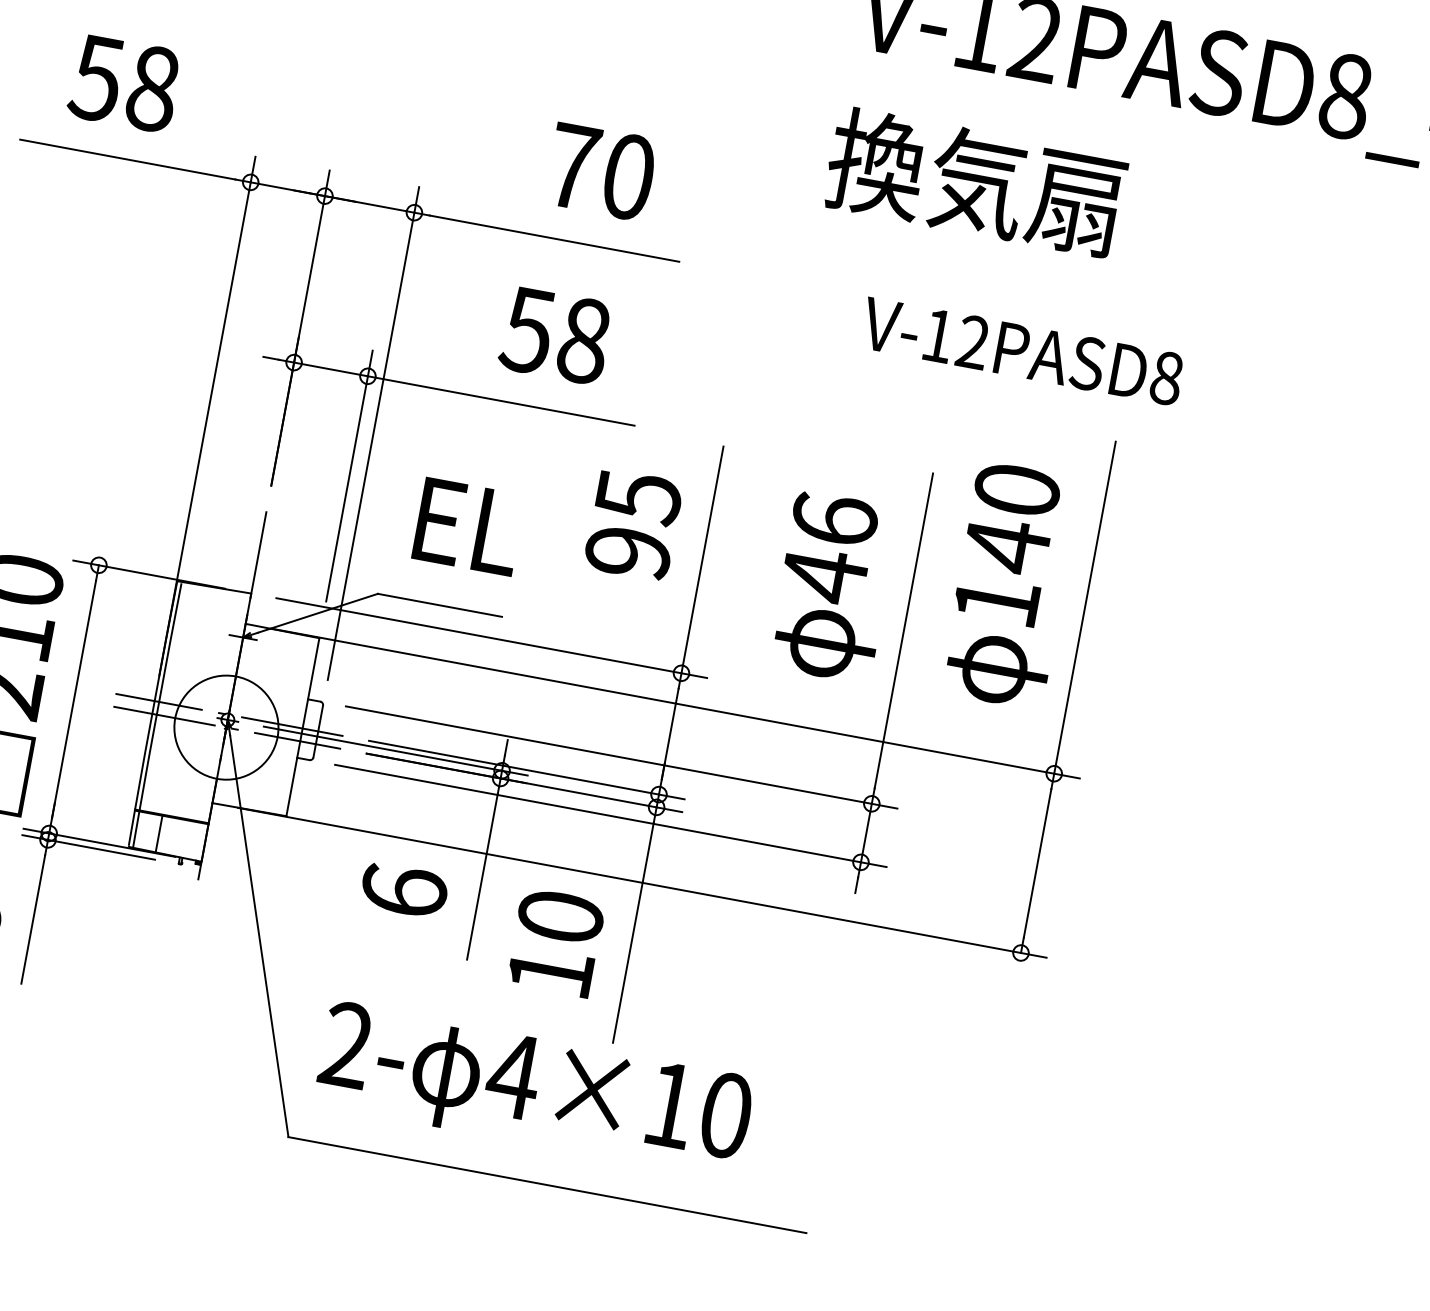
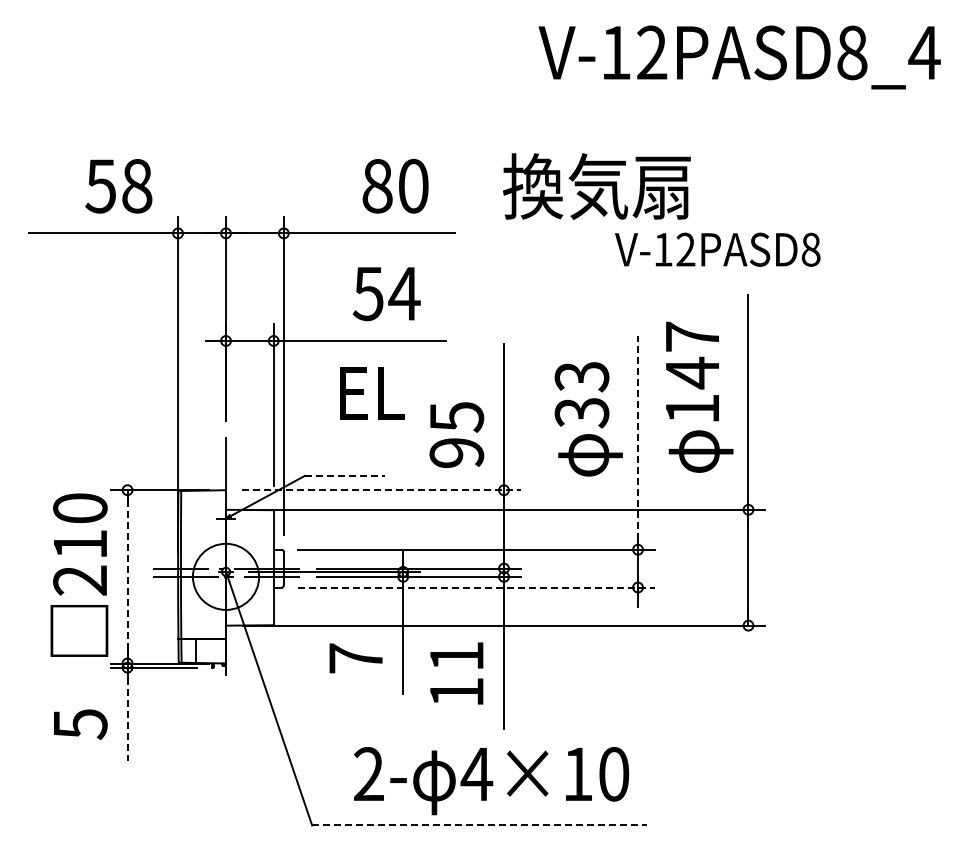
text: (124, 83) -> (118, 186), moved
text: (572, 166) -> (377, 186), 70 -> 80
text: (974, 182) -> (596, 186), moved
text: (583, 340) -> (404, 293), 58 -> 54
text: (1022, 351) -> (717, 249), moved
text: (1017, 489) -> (692, 336), 140 -> 147
text: (633, 523) -> (456, 434), moved
text: (469, 527) -> (372, 393), moved
text: (828, 548) -> (581, 395), 46 -> 33
line: (440, 605) -> (345, 475), solid -> dashed
line: (904, 631) -> (638, 438), solid -> dashed
line: (491, 638) -> (381, 490), solid -> dashed
line: (74, 698) -> (127, 576), solid -> dashed
line: (611, 815) -> (476, 587), solid -> dashed
text: (403, 891) -> (355, 658), 6 -> 7
text: (560, 915) -> (456, 655), 10 -> 11
line: (33, 920) -> (127, 719), solid -> dashed
text: (534, 1091) -> (491, 781), moved
line: (548, 1185) -> (480, 825), solid -> dashed

